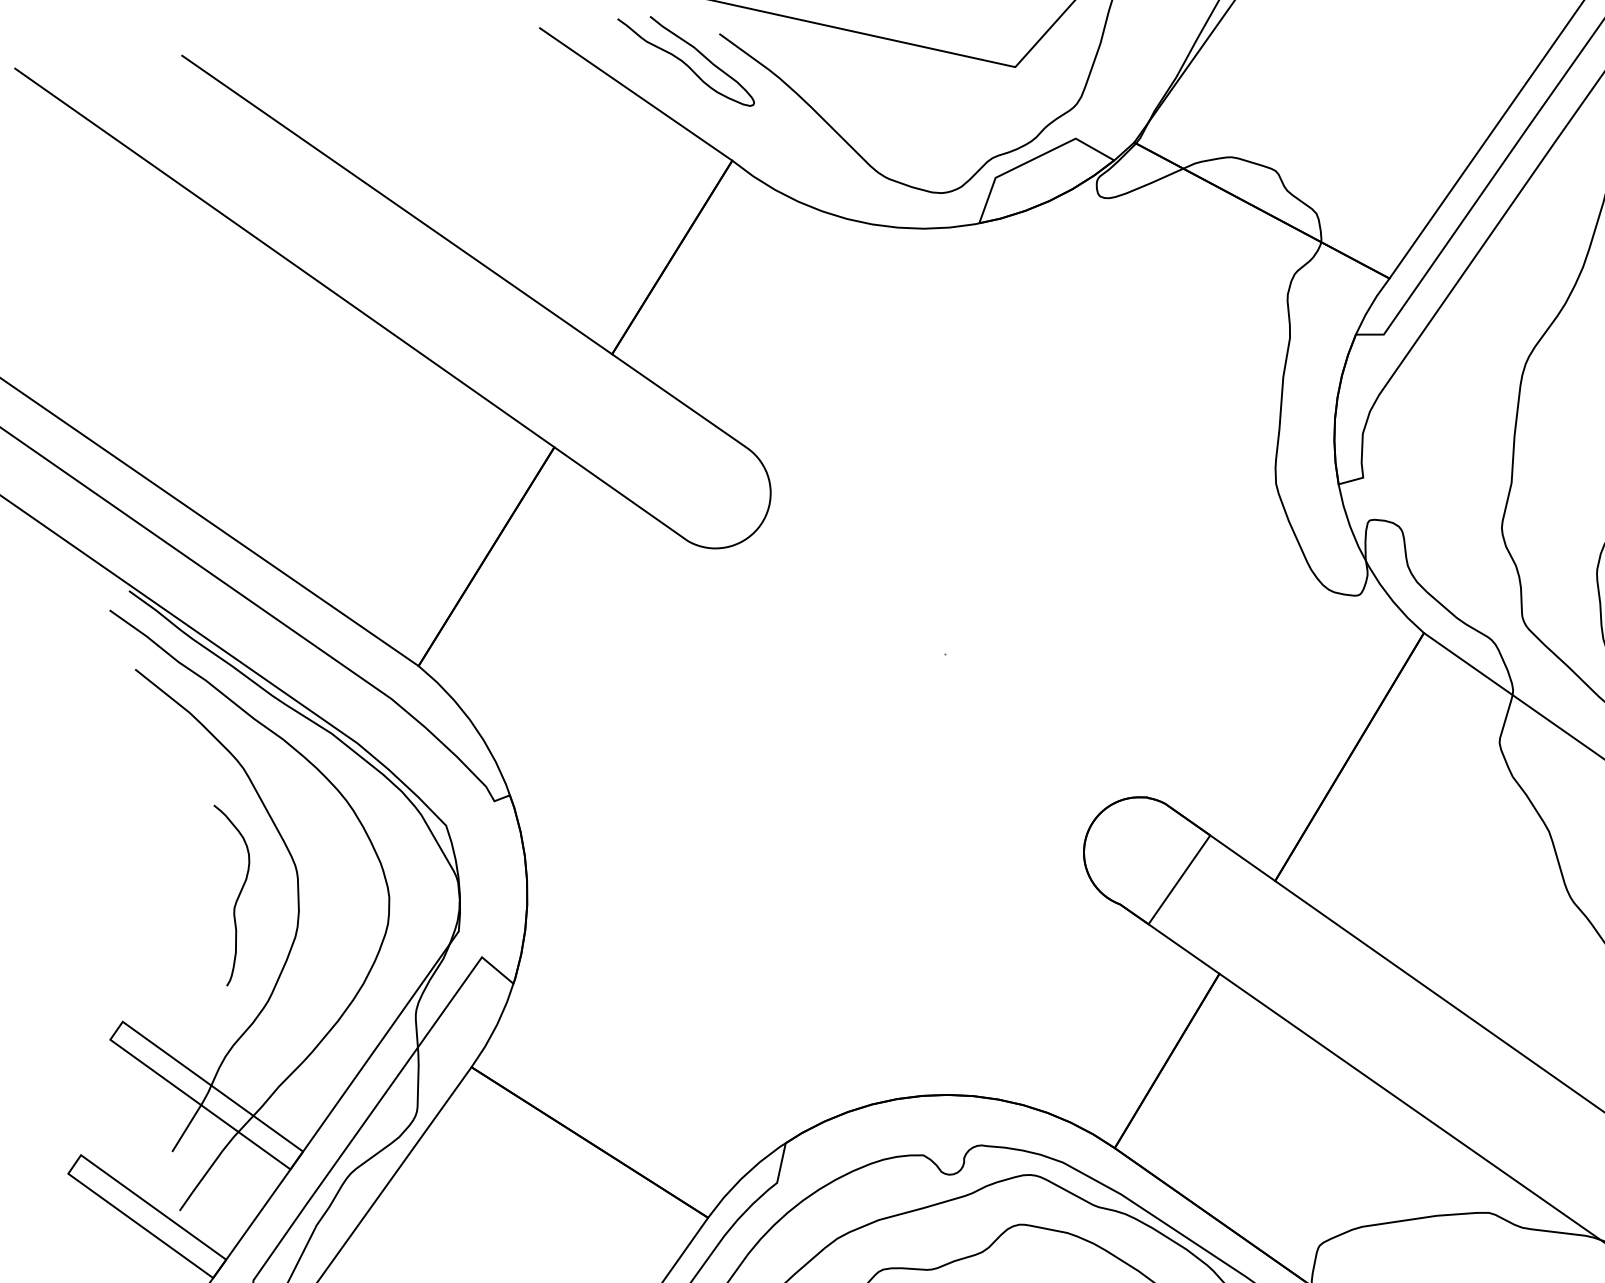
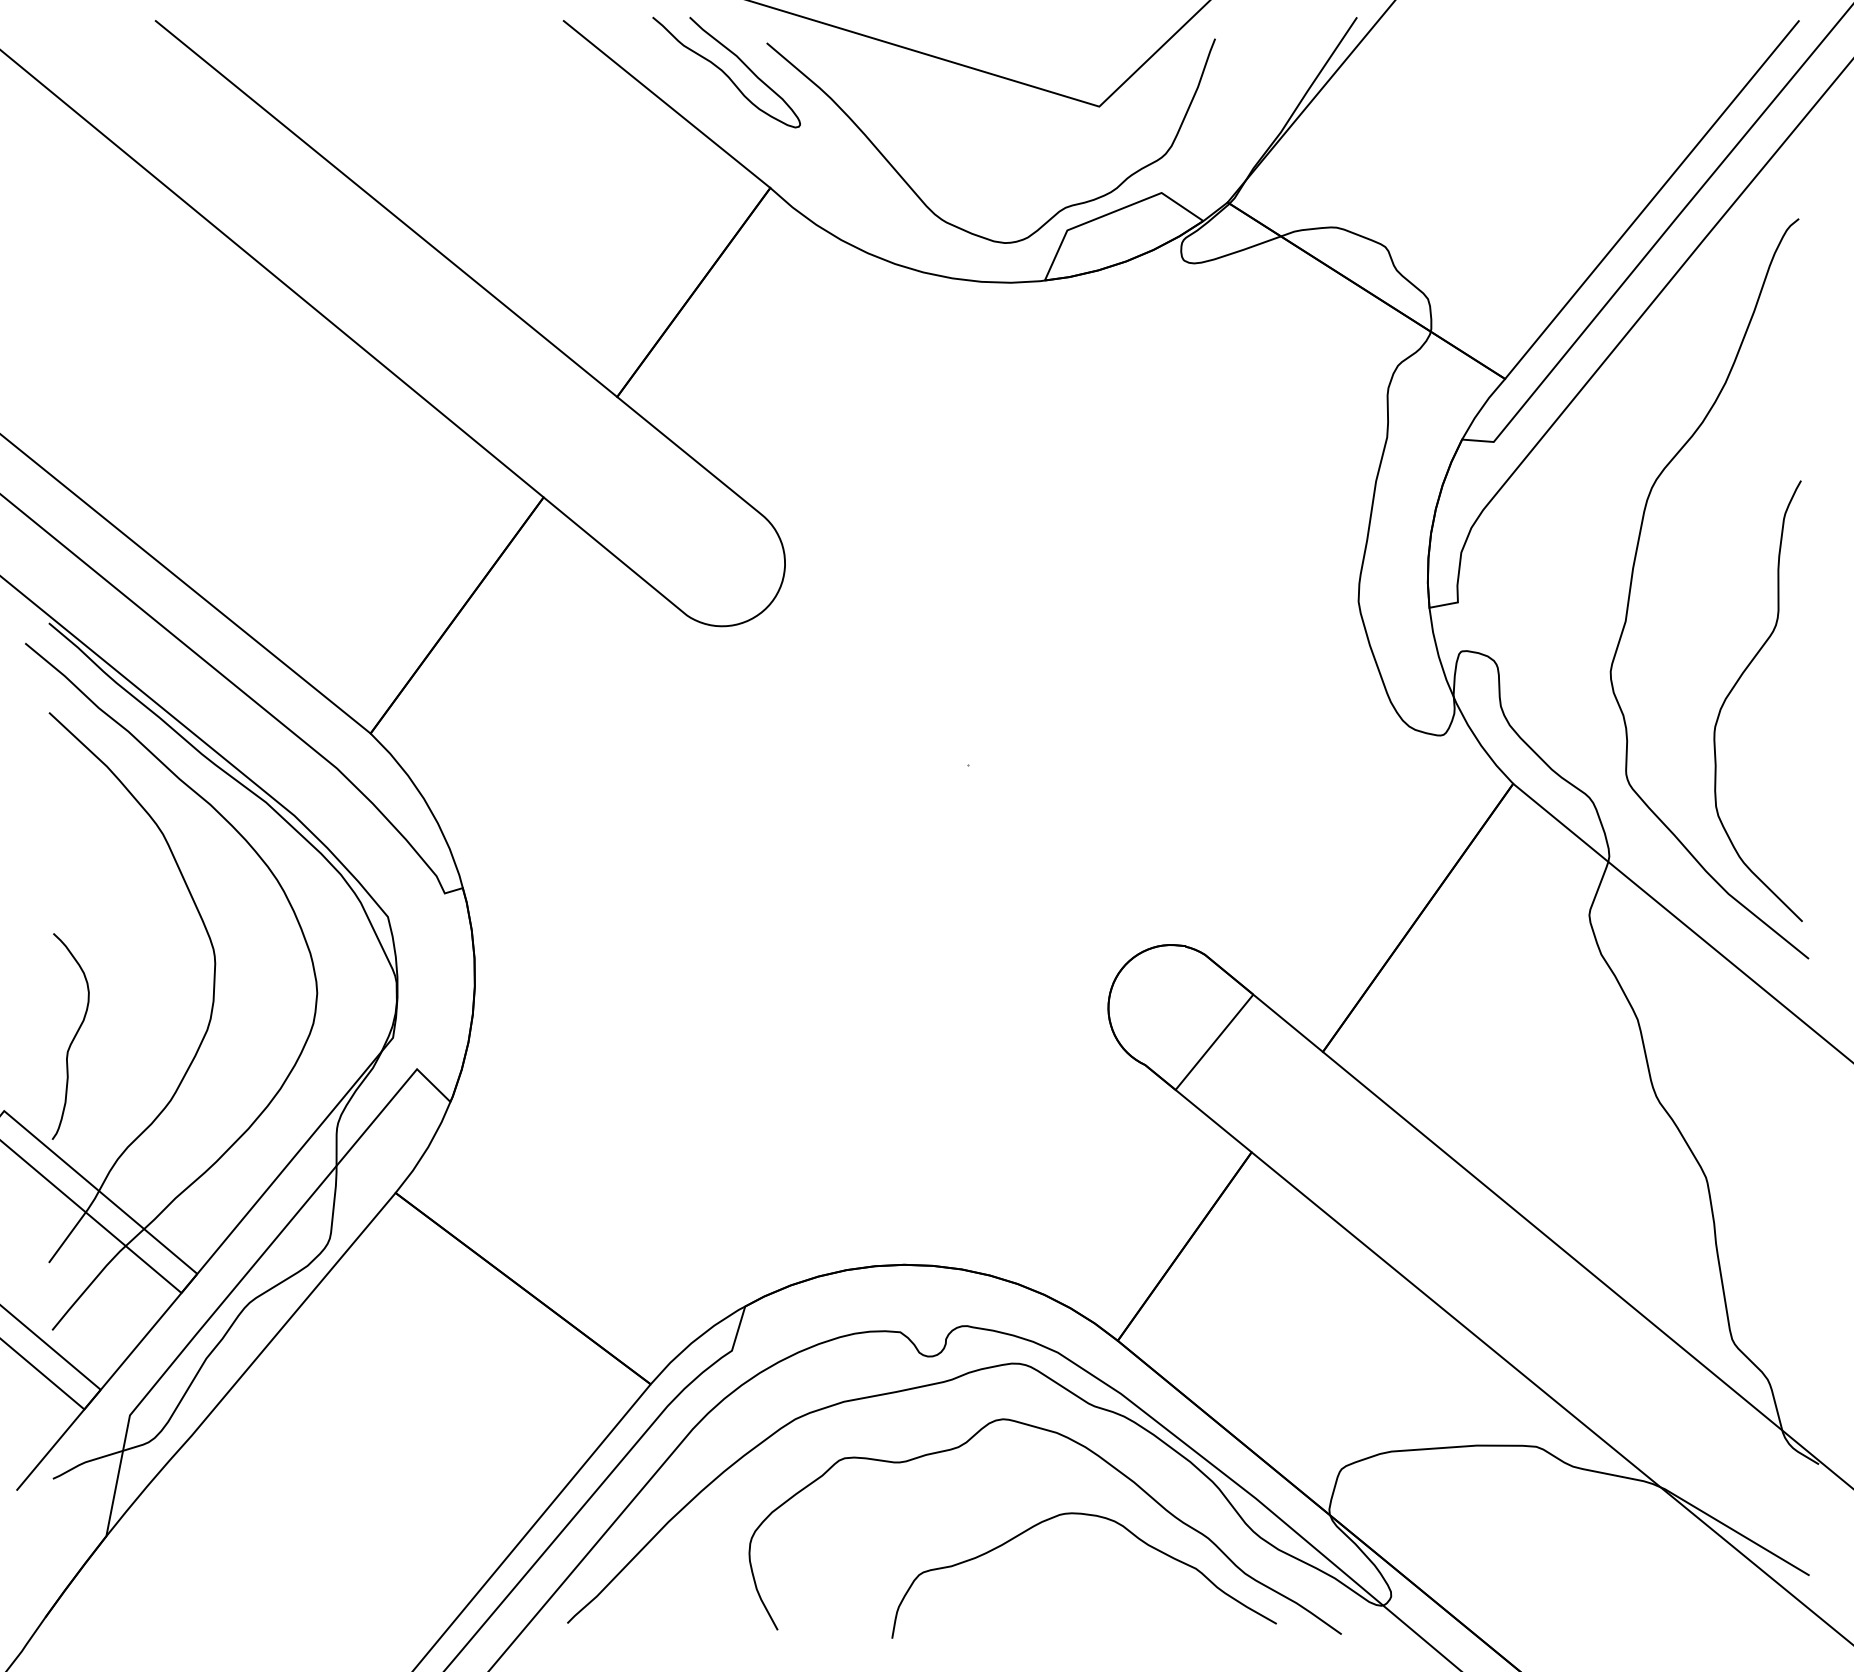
curve: (238, 895) -> (73, 1037), moved

